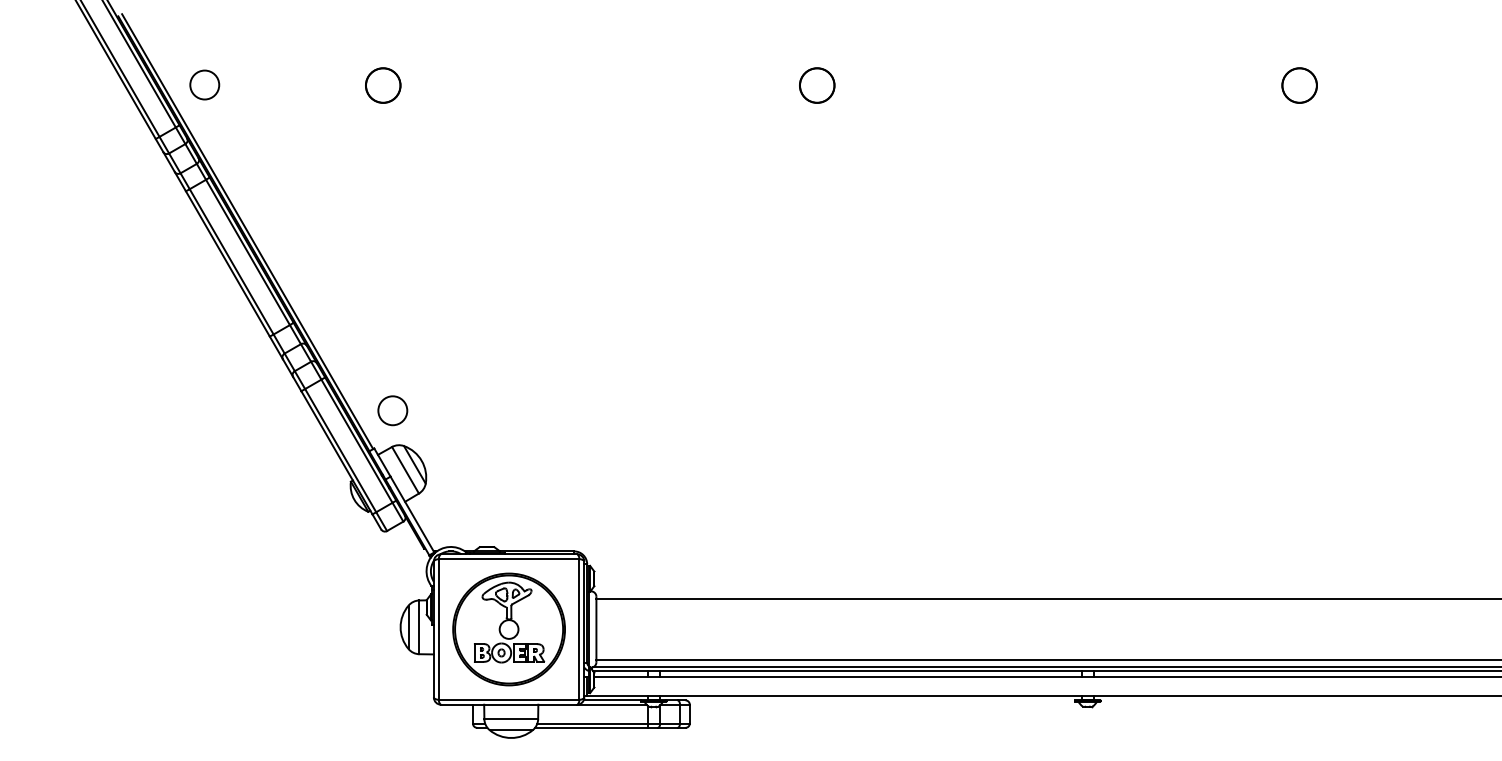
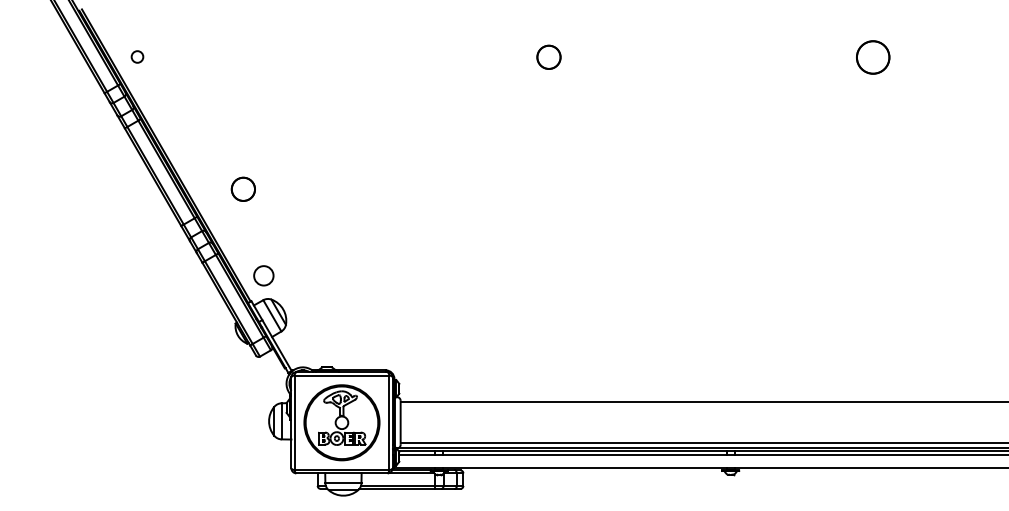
circle: (204, 84) -> (137, 56), size x0.6
circle: (381, 84) -> (242, 188), moved
circle: (1298, 84) -> (872, 56), size x1.4

